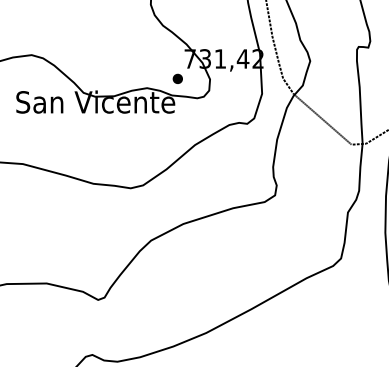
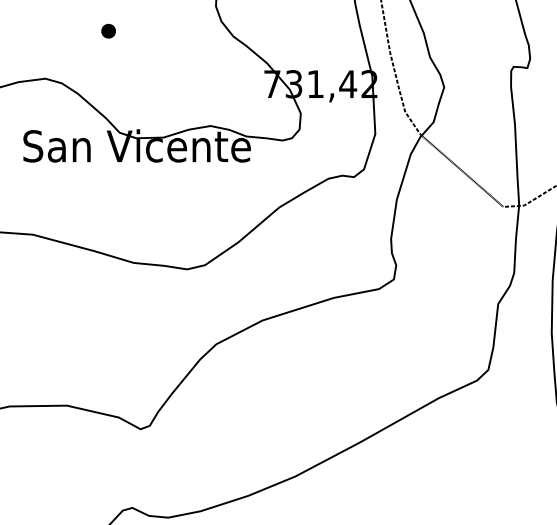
part: (177, 78) -> (108, 30), moved

